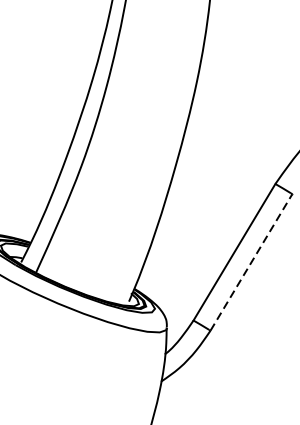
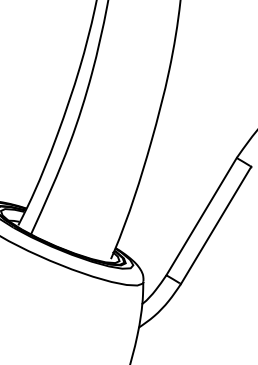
line: (251, 261) -> (216, 224), dashed -> solid

